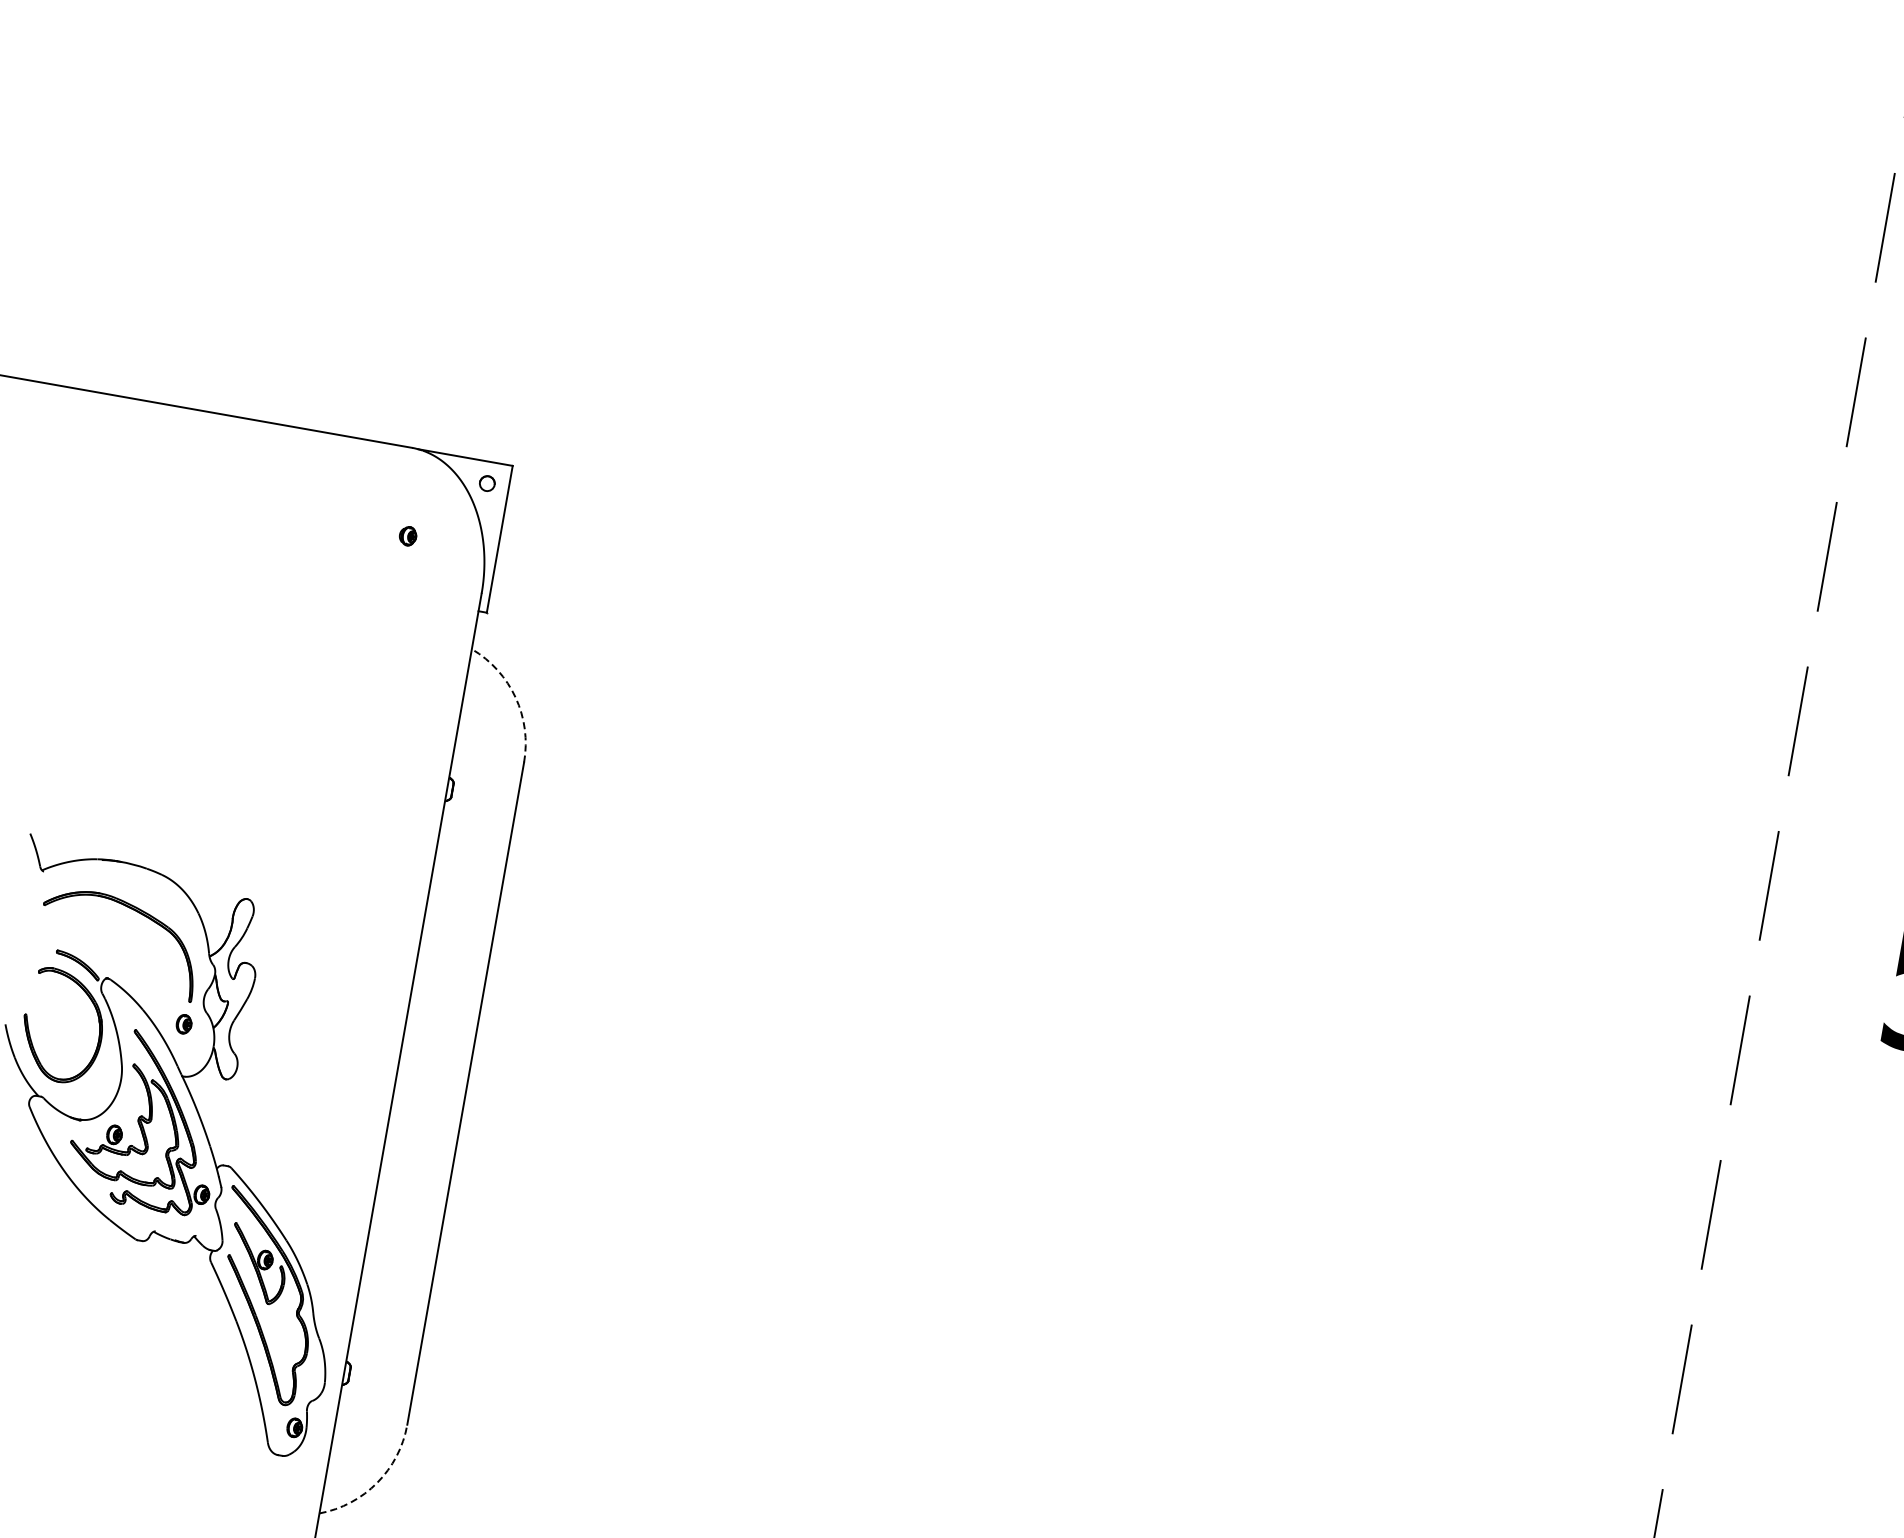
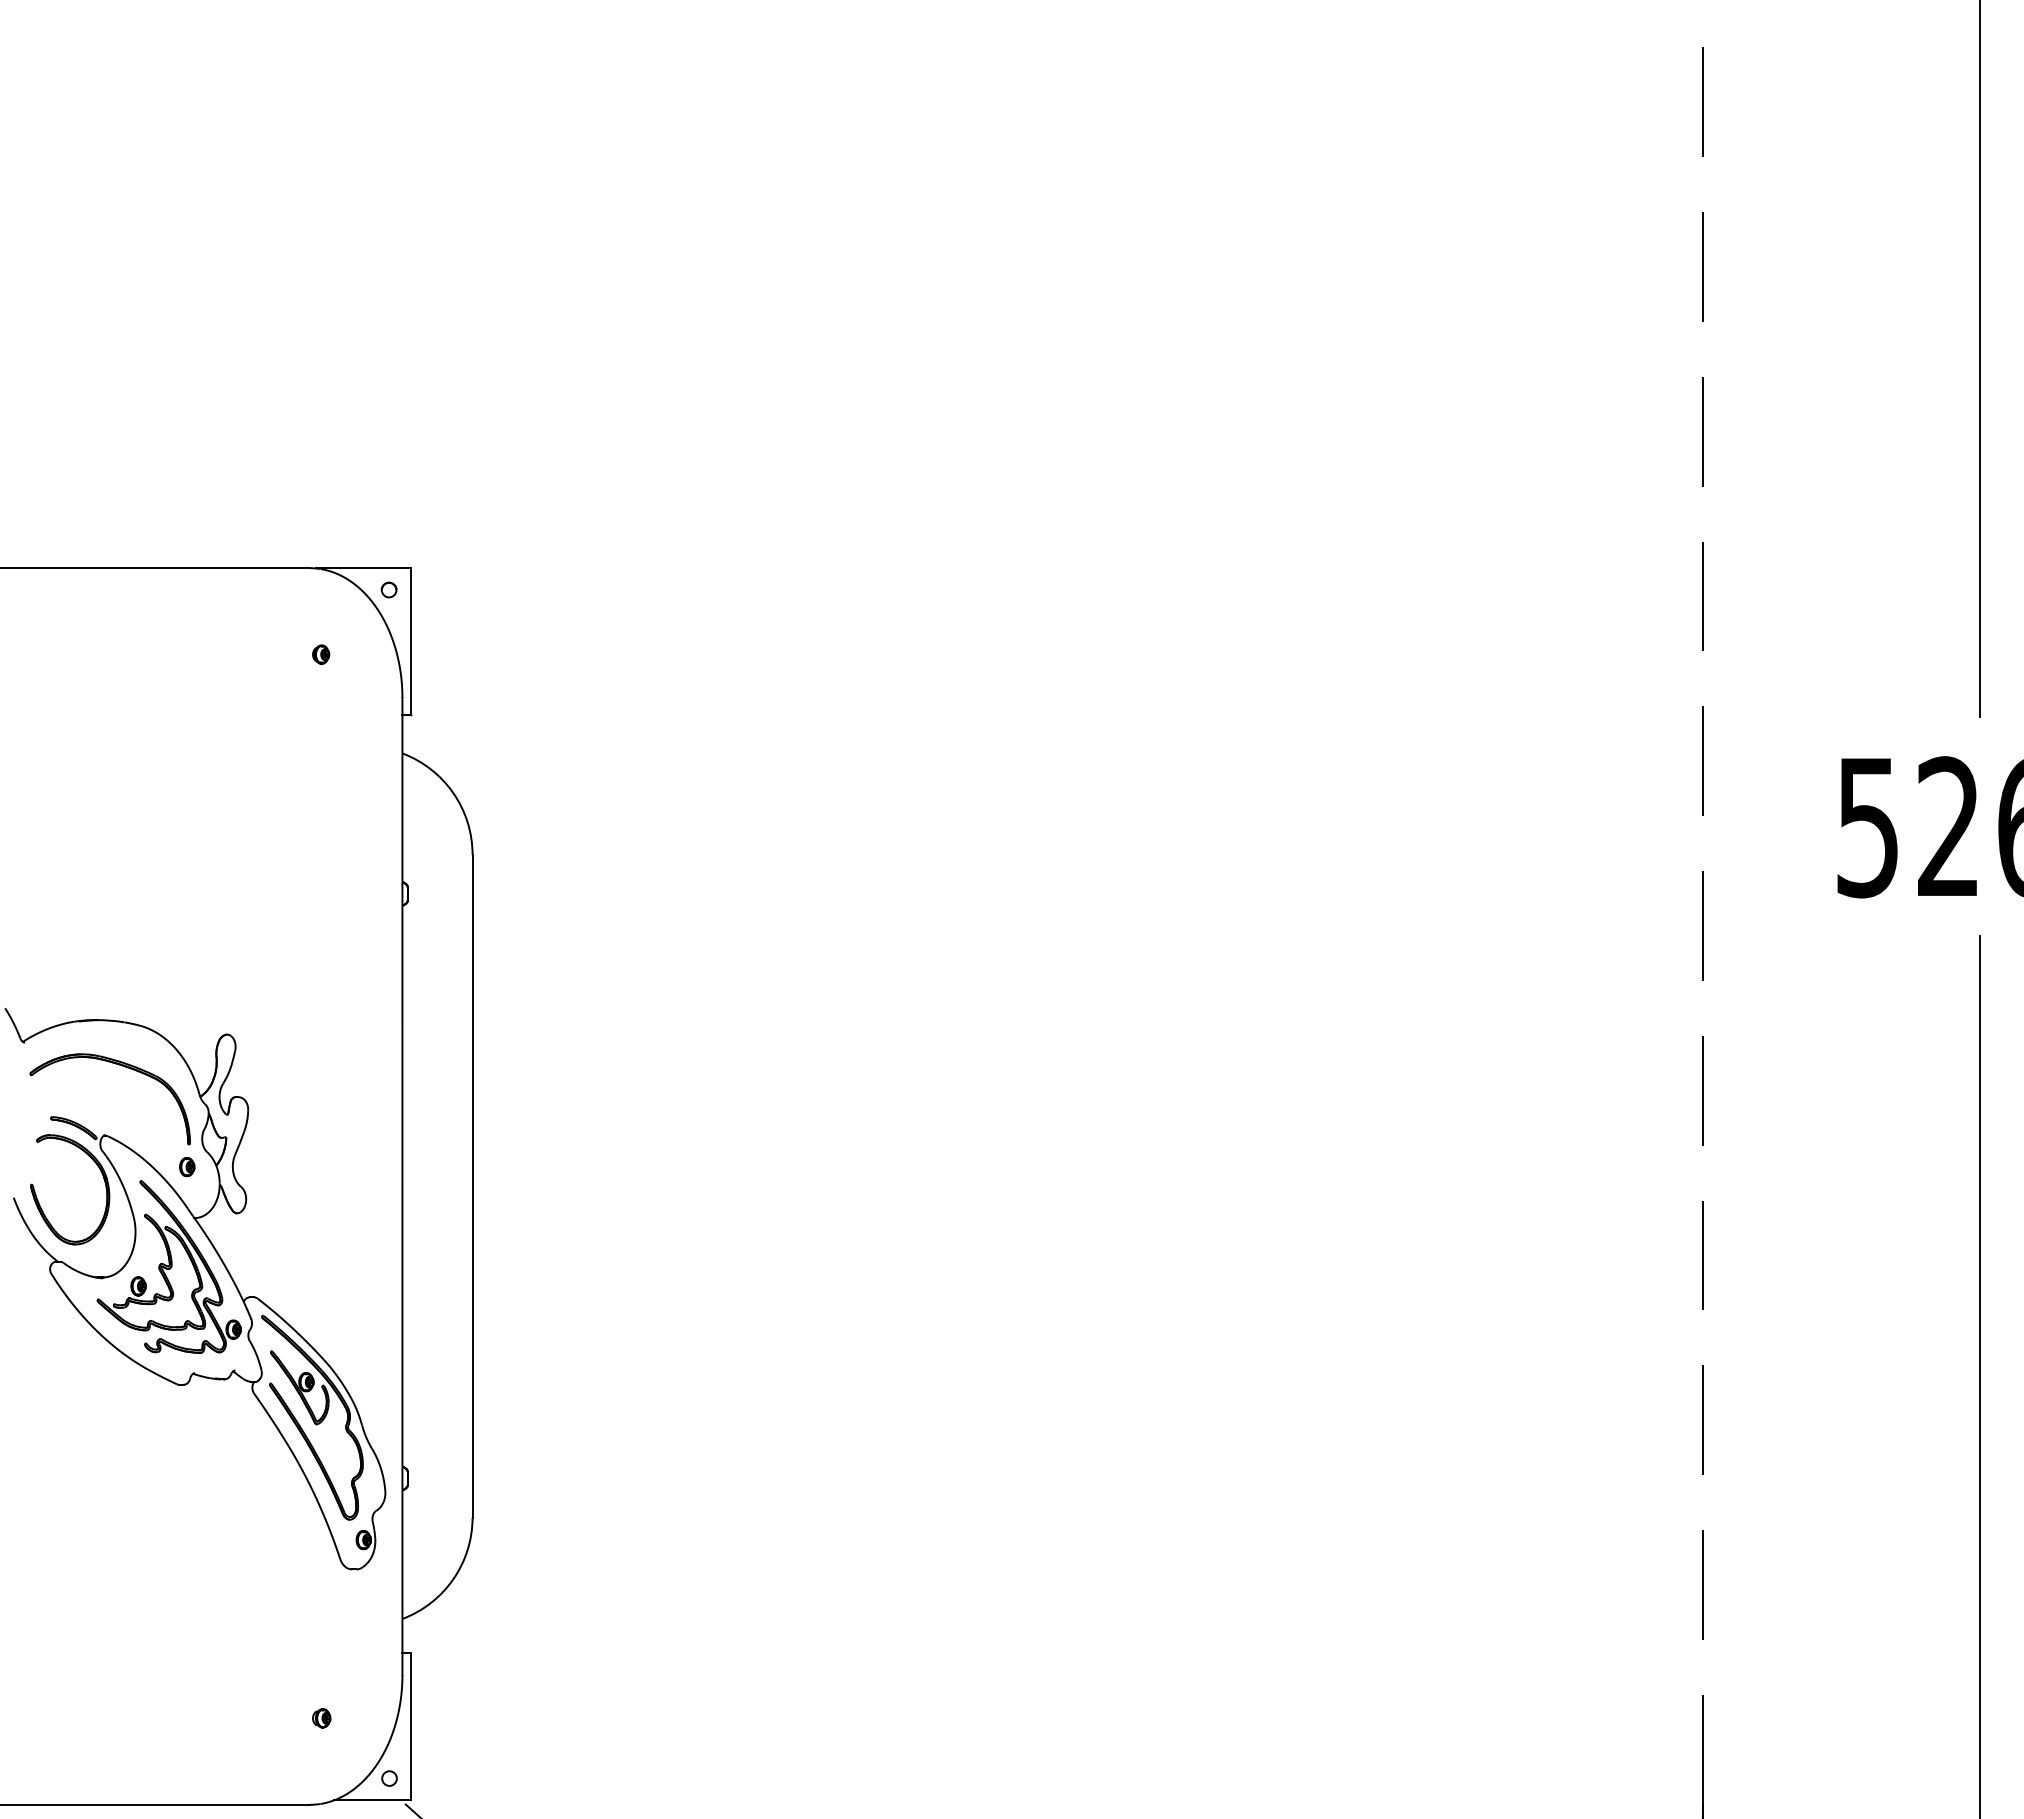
arc: (515, 698) -> (453, 793), dashed -> solid
arc: (377, 1483) -> (453, 1579), dashed -> solid

